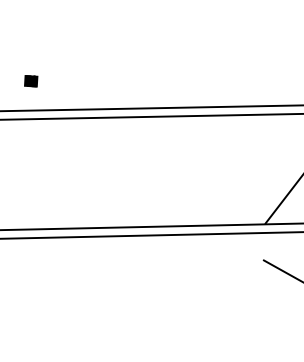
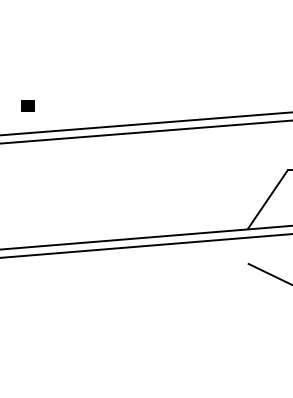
text: (30, 80) -> (27, 105), moved

